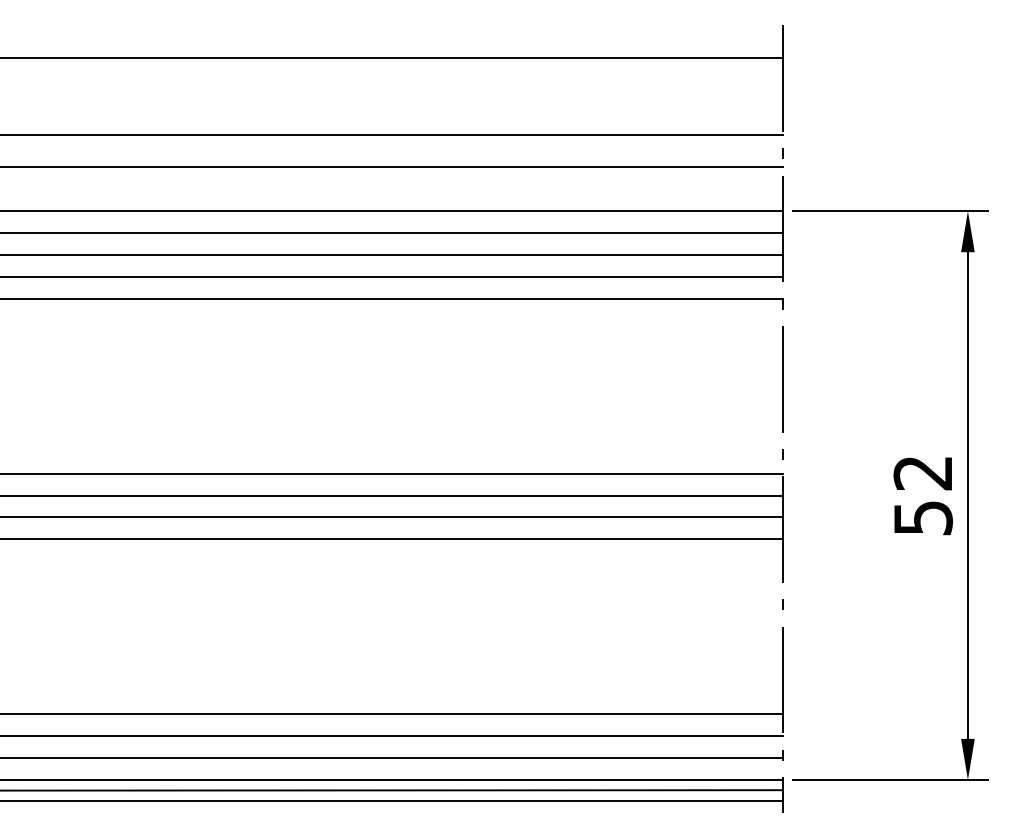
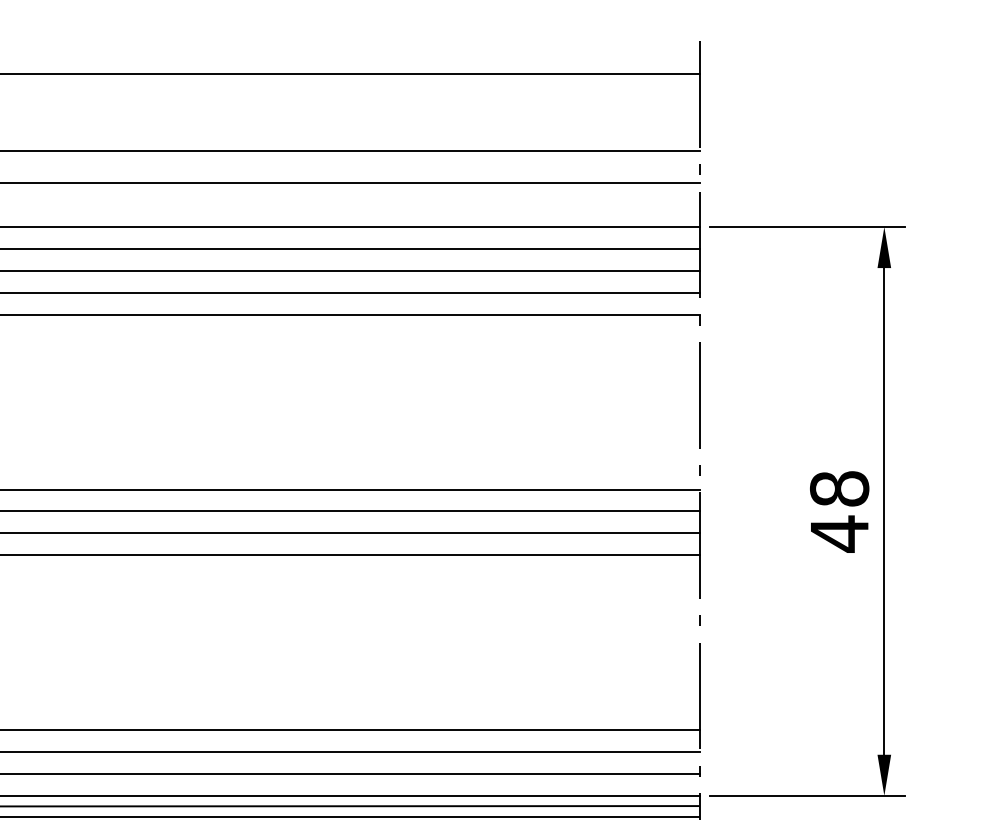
text: (922, 496) -> (838, 512), 52 -> 48

